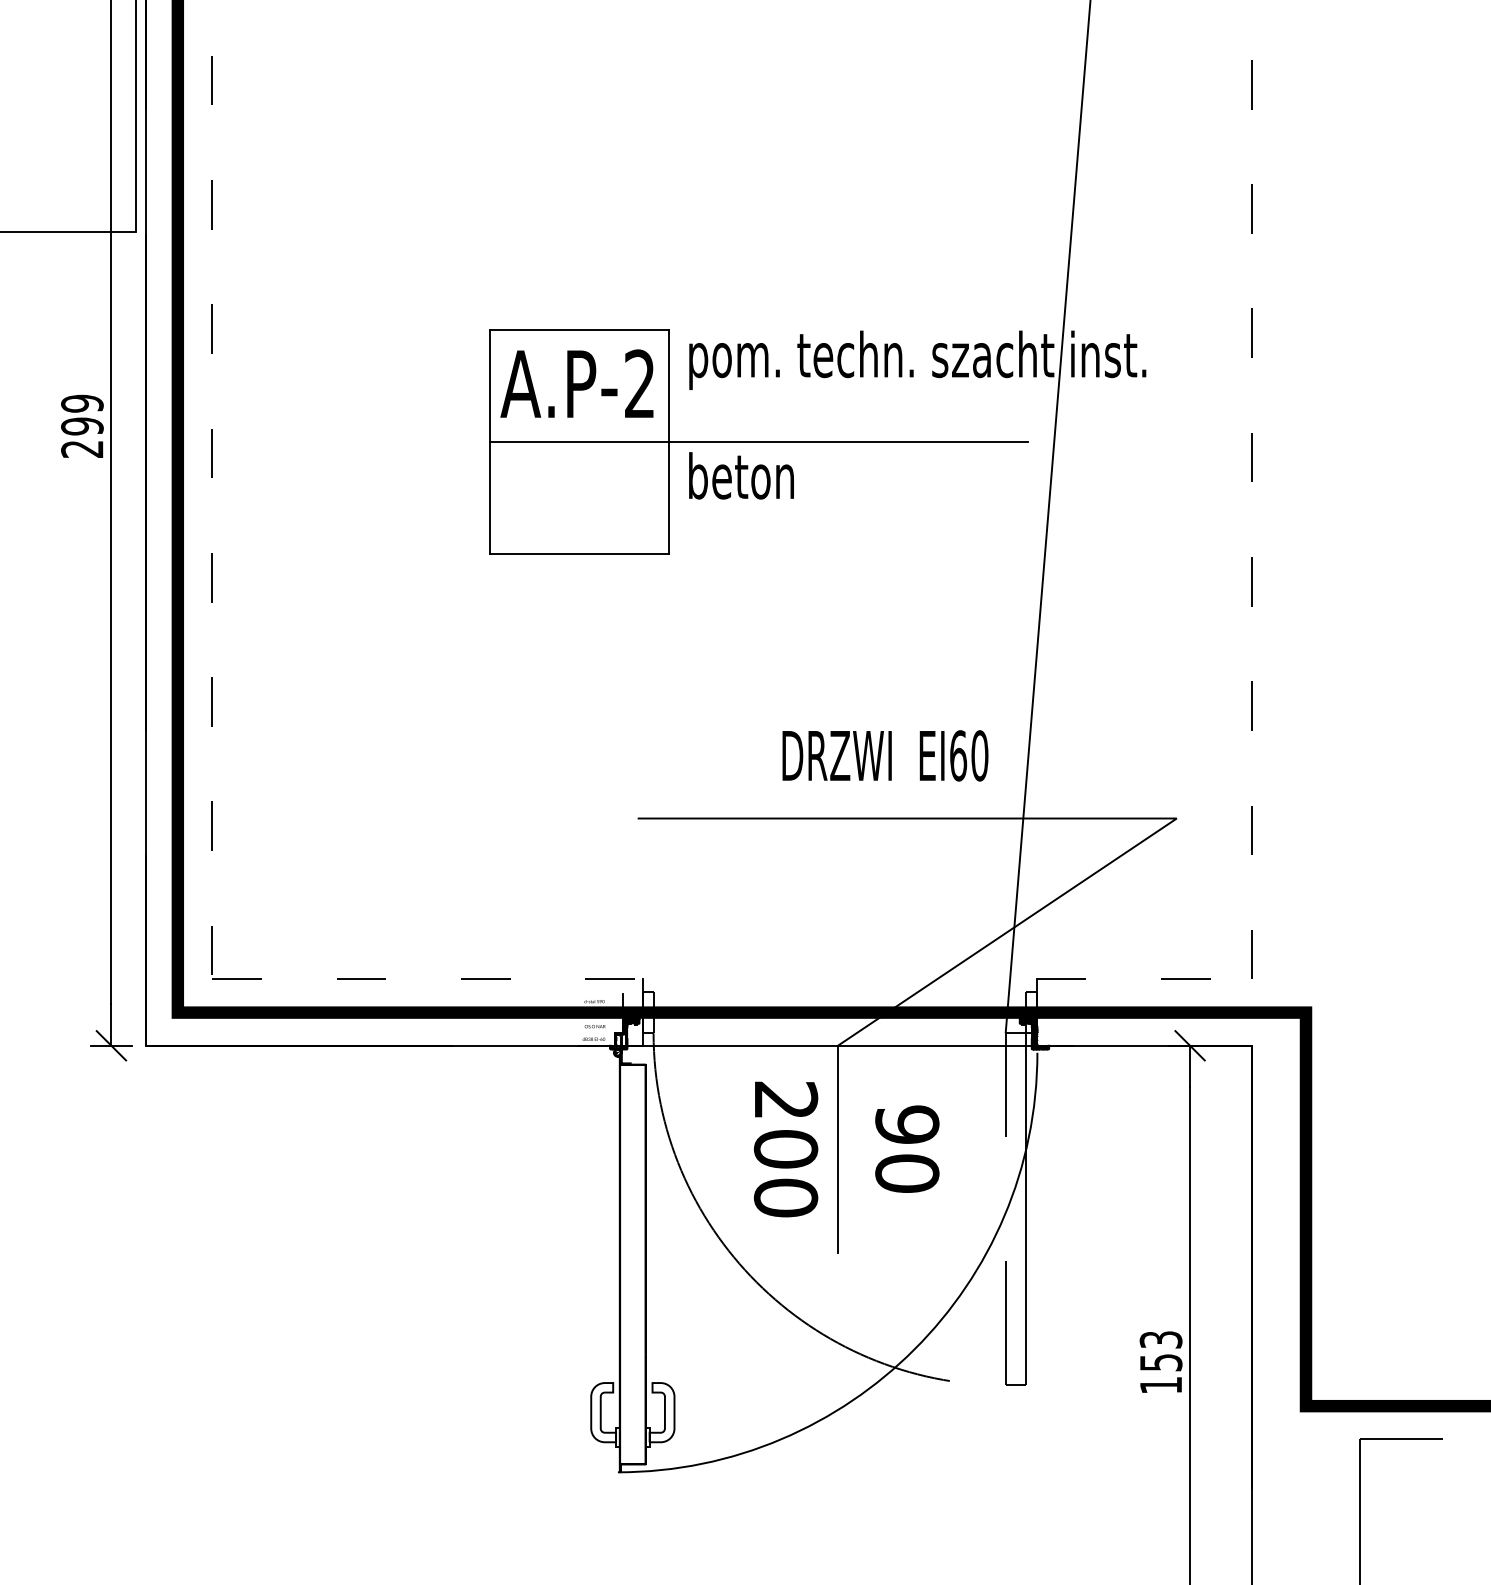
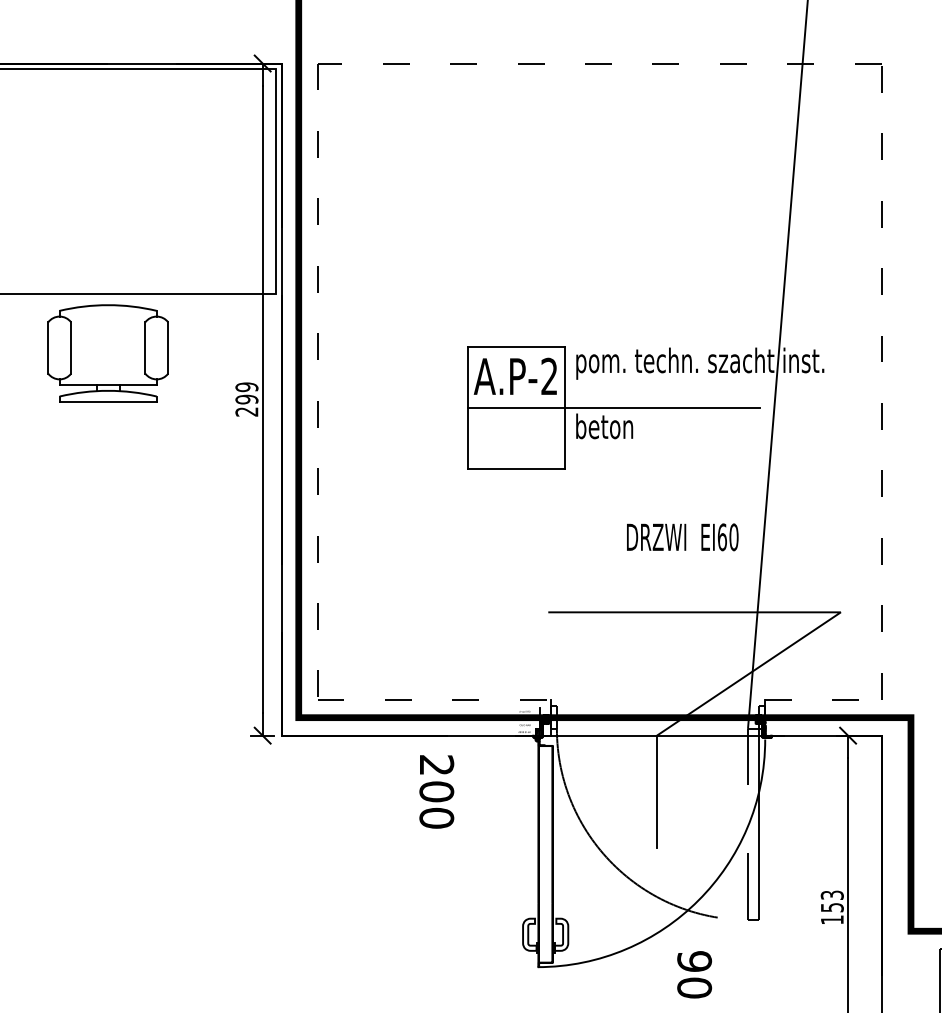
text: (884, 756) -> (682, 537), moved
text: (785, 1148) -> (436, 791), moved
text: (907, 1148) -> (694, 974), moved

